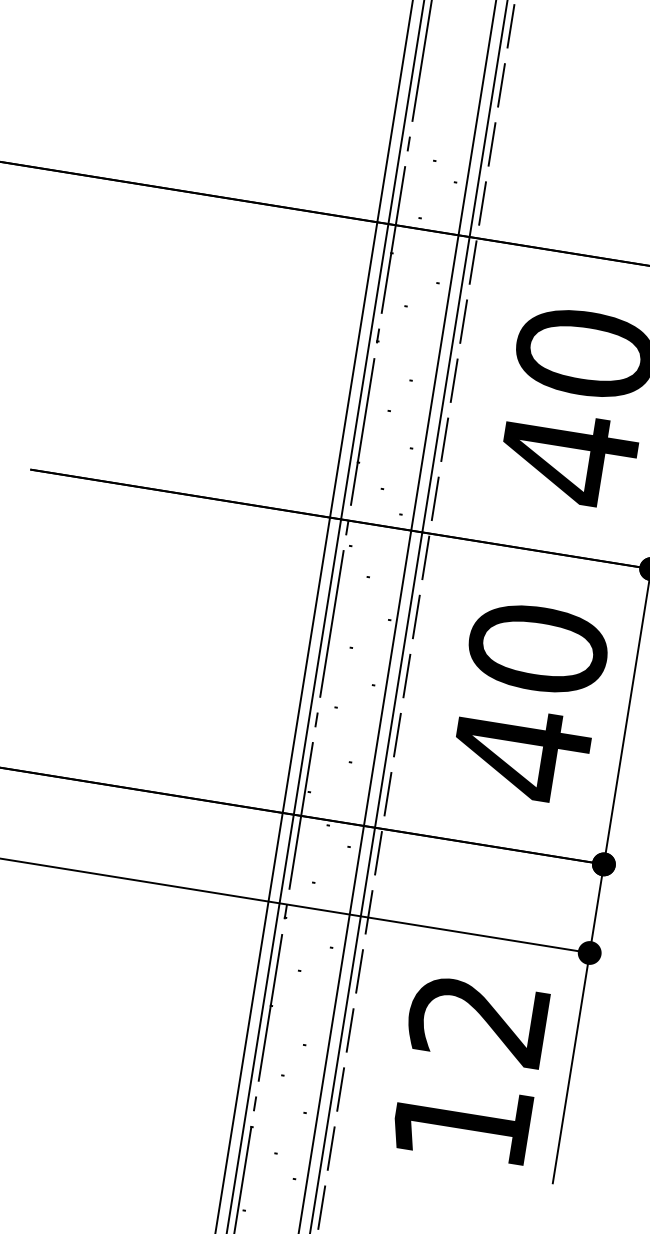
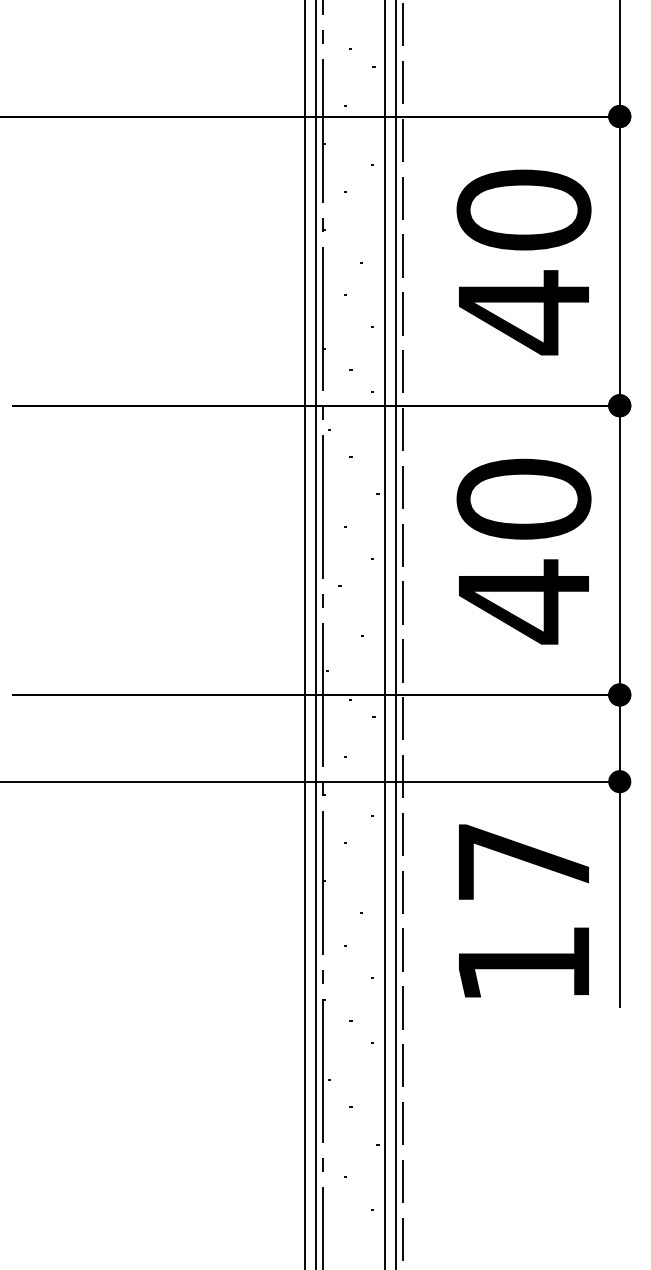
text: (477, 1019) -> (522, 862), 12 -> 17

